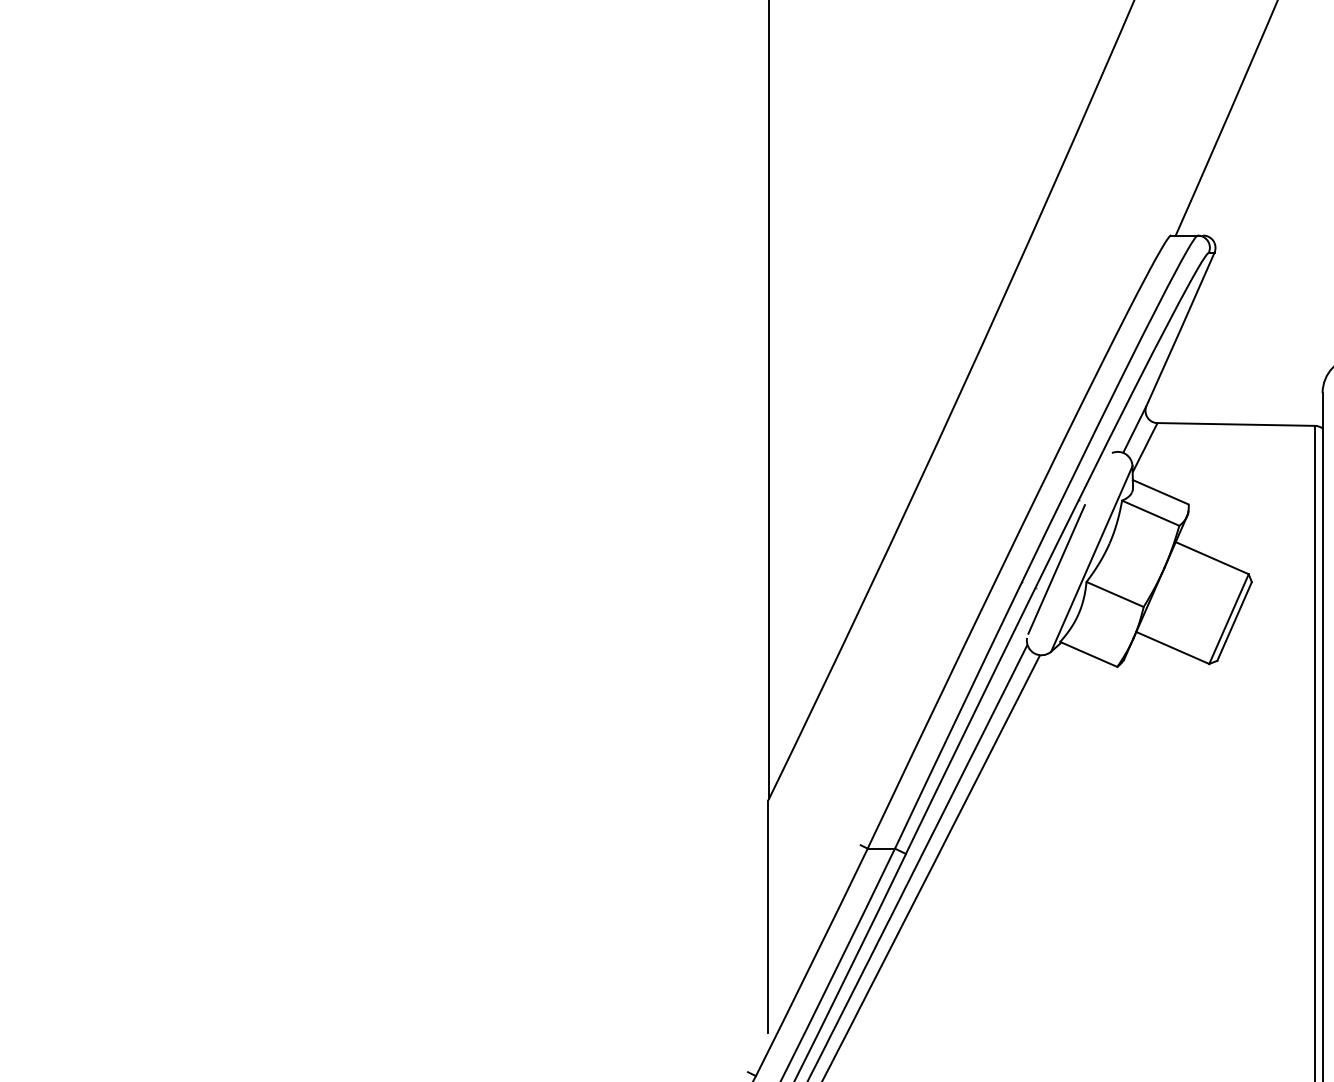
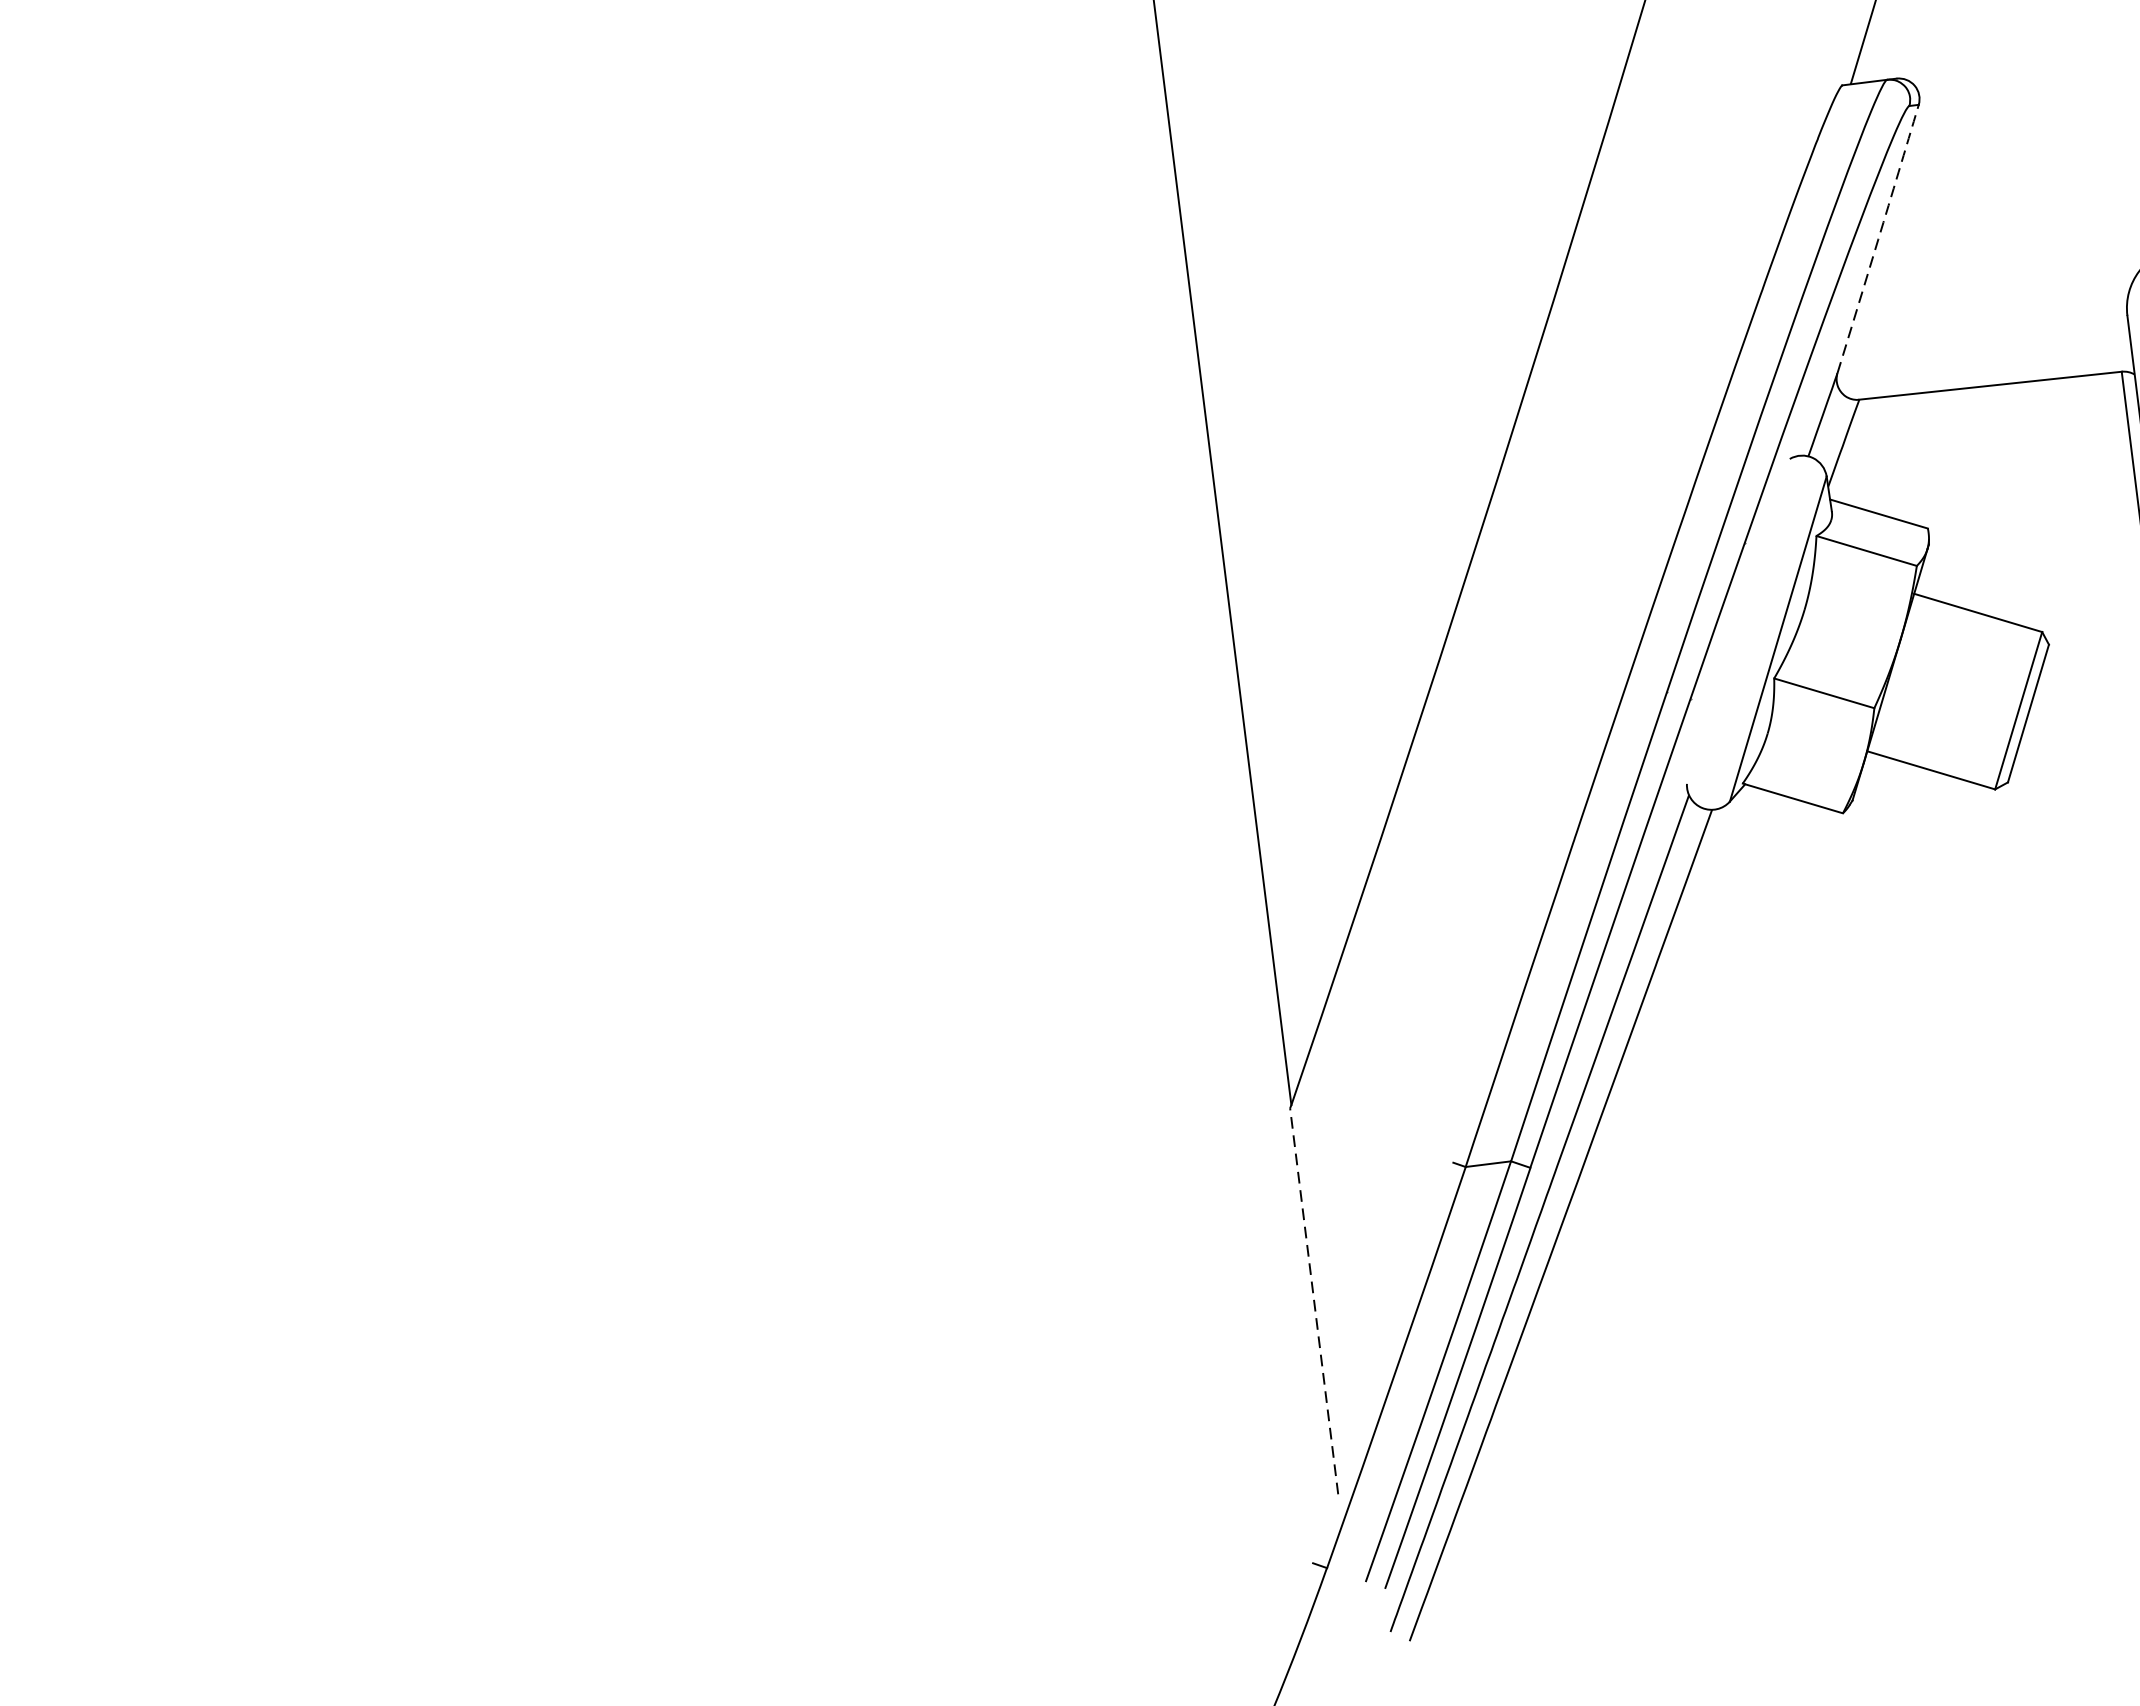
arc: (1180, 329) -> (1878, 239), solid -> dashed
line: (1056, 569) -> (1721, 663), removed
line: (768, 916) -> (1314, 1300), solid -> dashed

